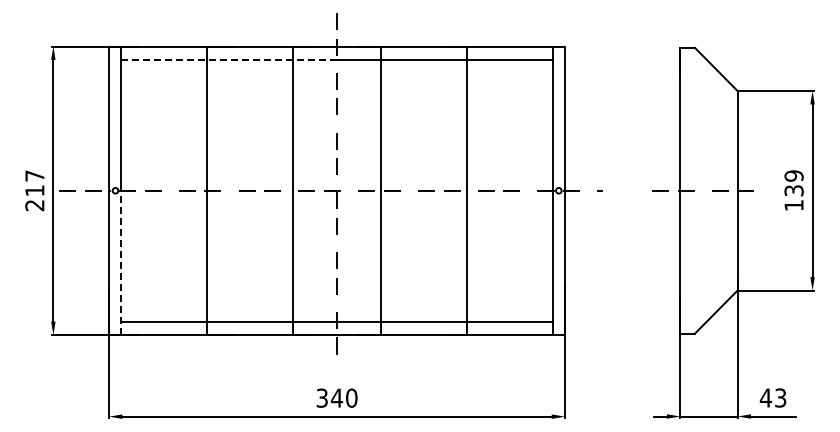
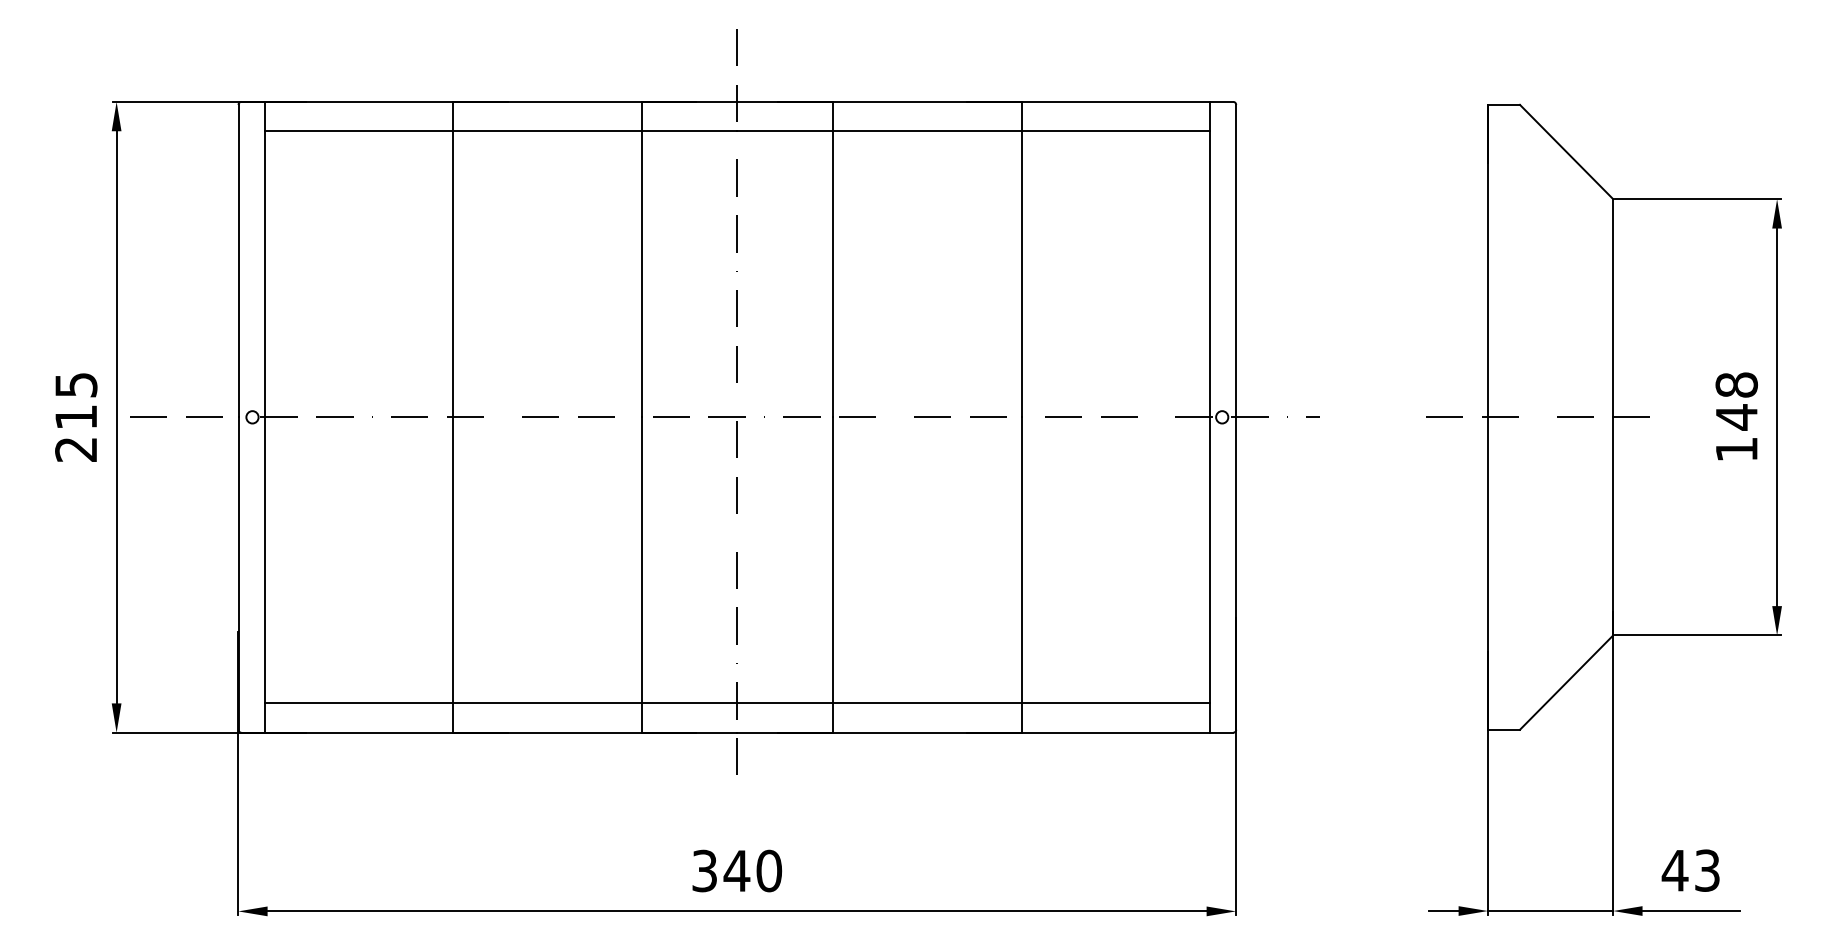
line: (229, 60) -> (501, 132), dashed -> solid
text: (34, 175) -> (75, 383), 217 -> 215
text: (793, 183) -> (1735, 401), 139 -> 148
line: (121, 262) -> (265, 574), dashed -> solid

